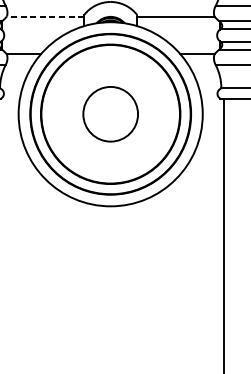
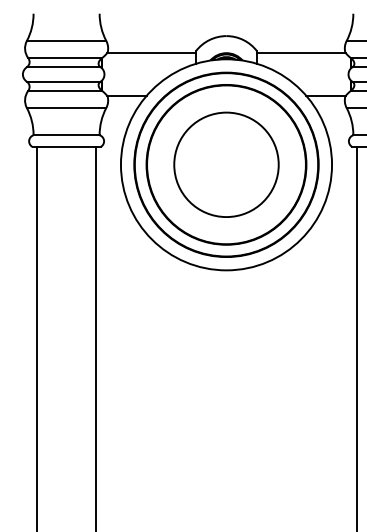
line: (45, 17) -> (151, 53), dashed -> solid
circle: (110, 113) -> (226, 164), size x1.67

